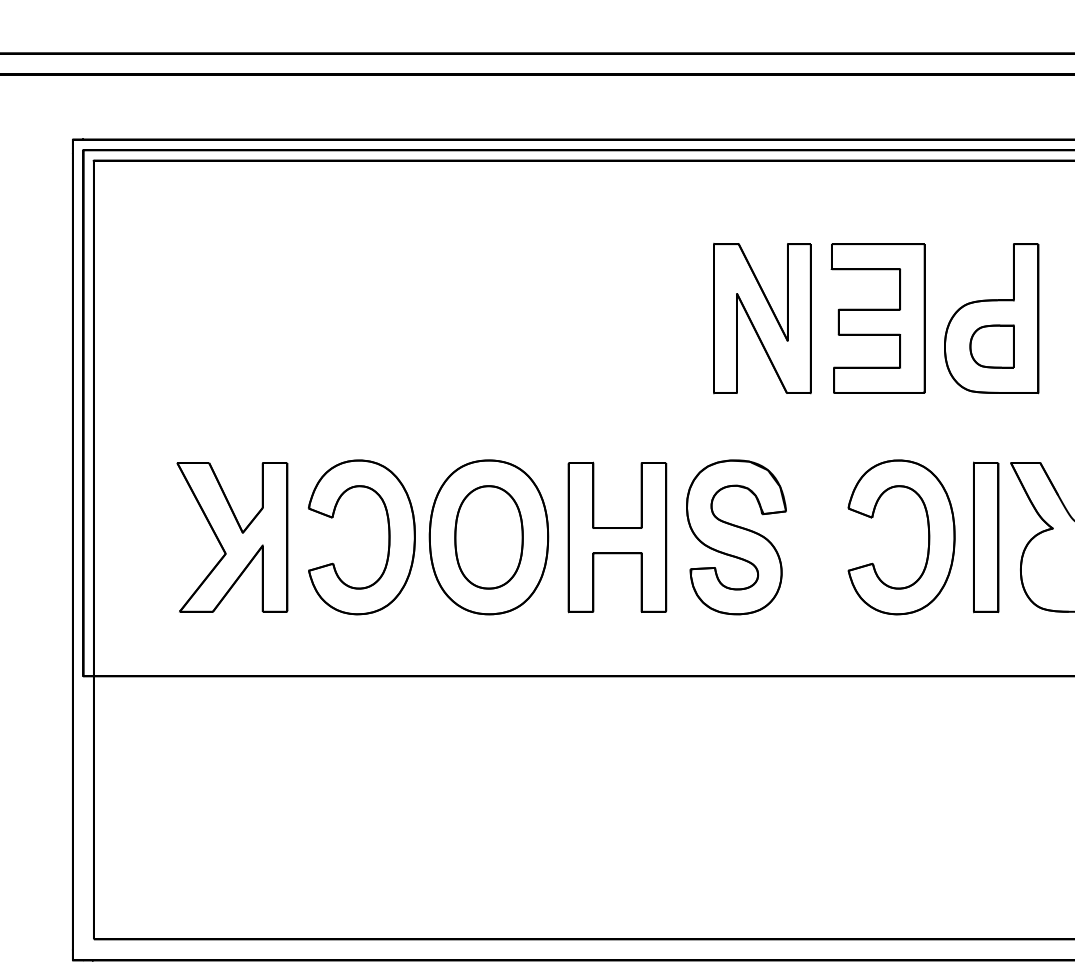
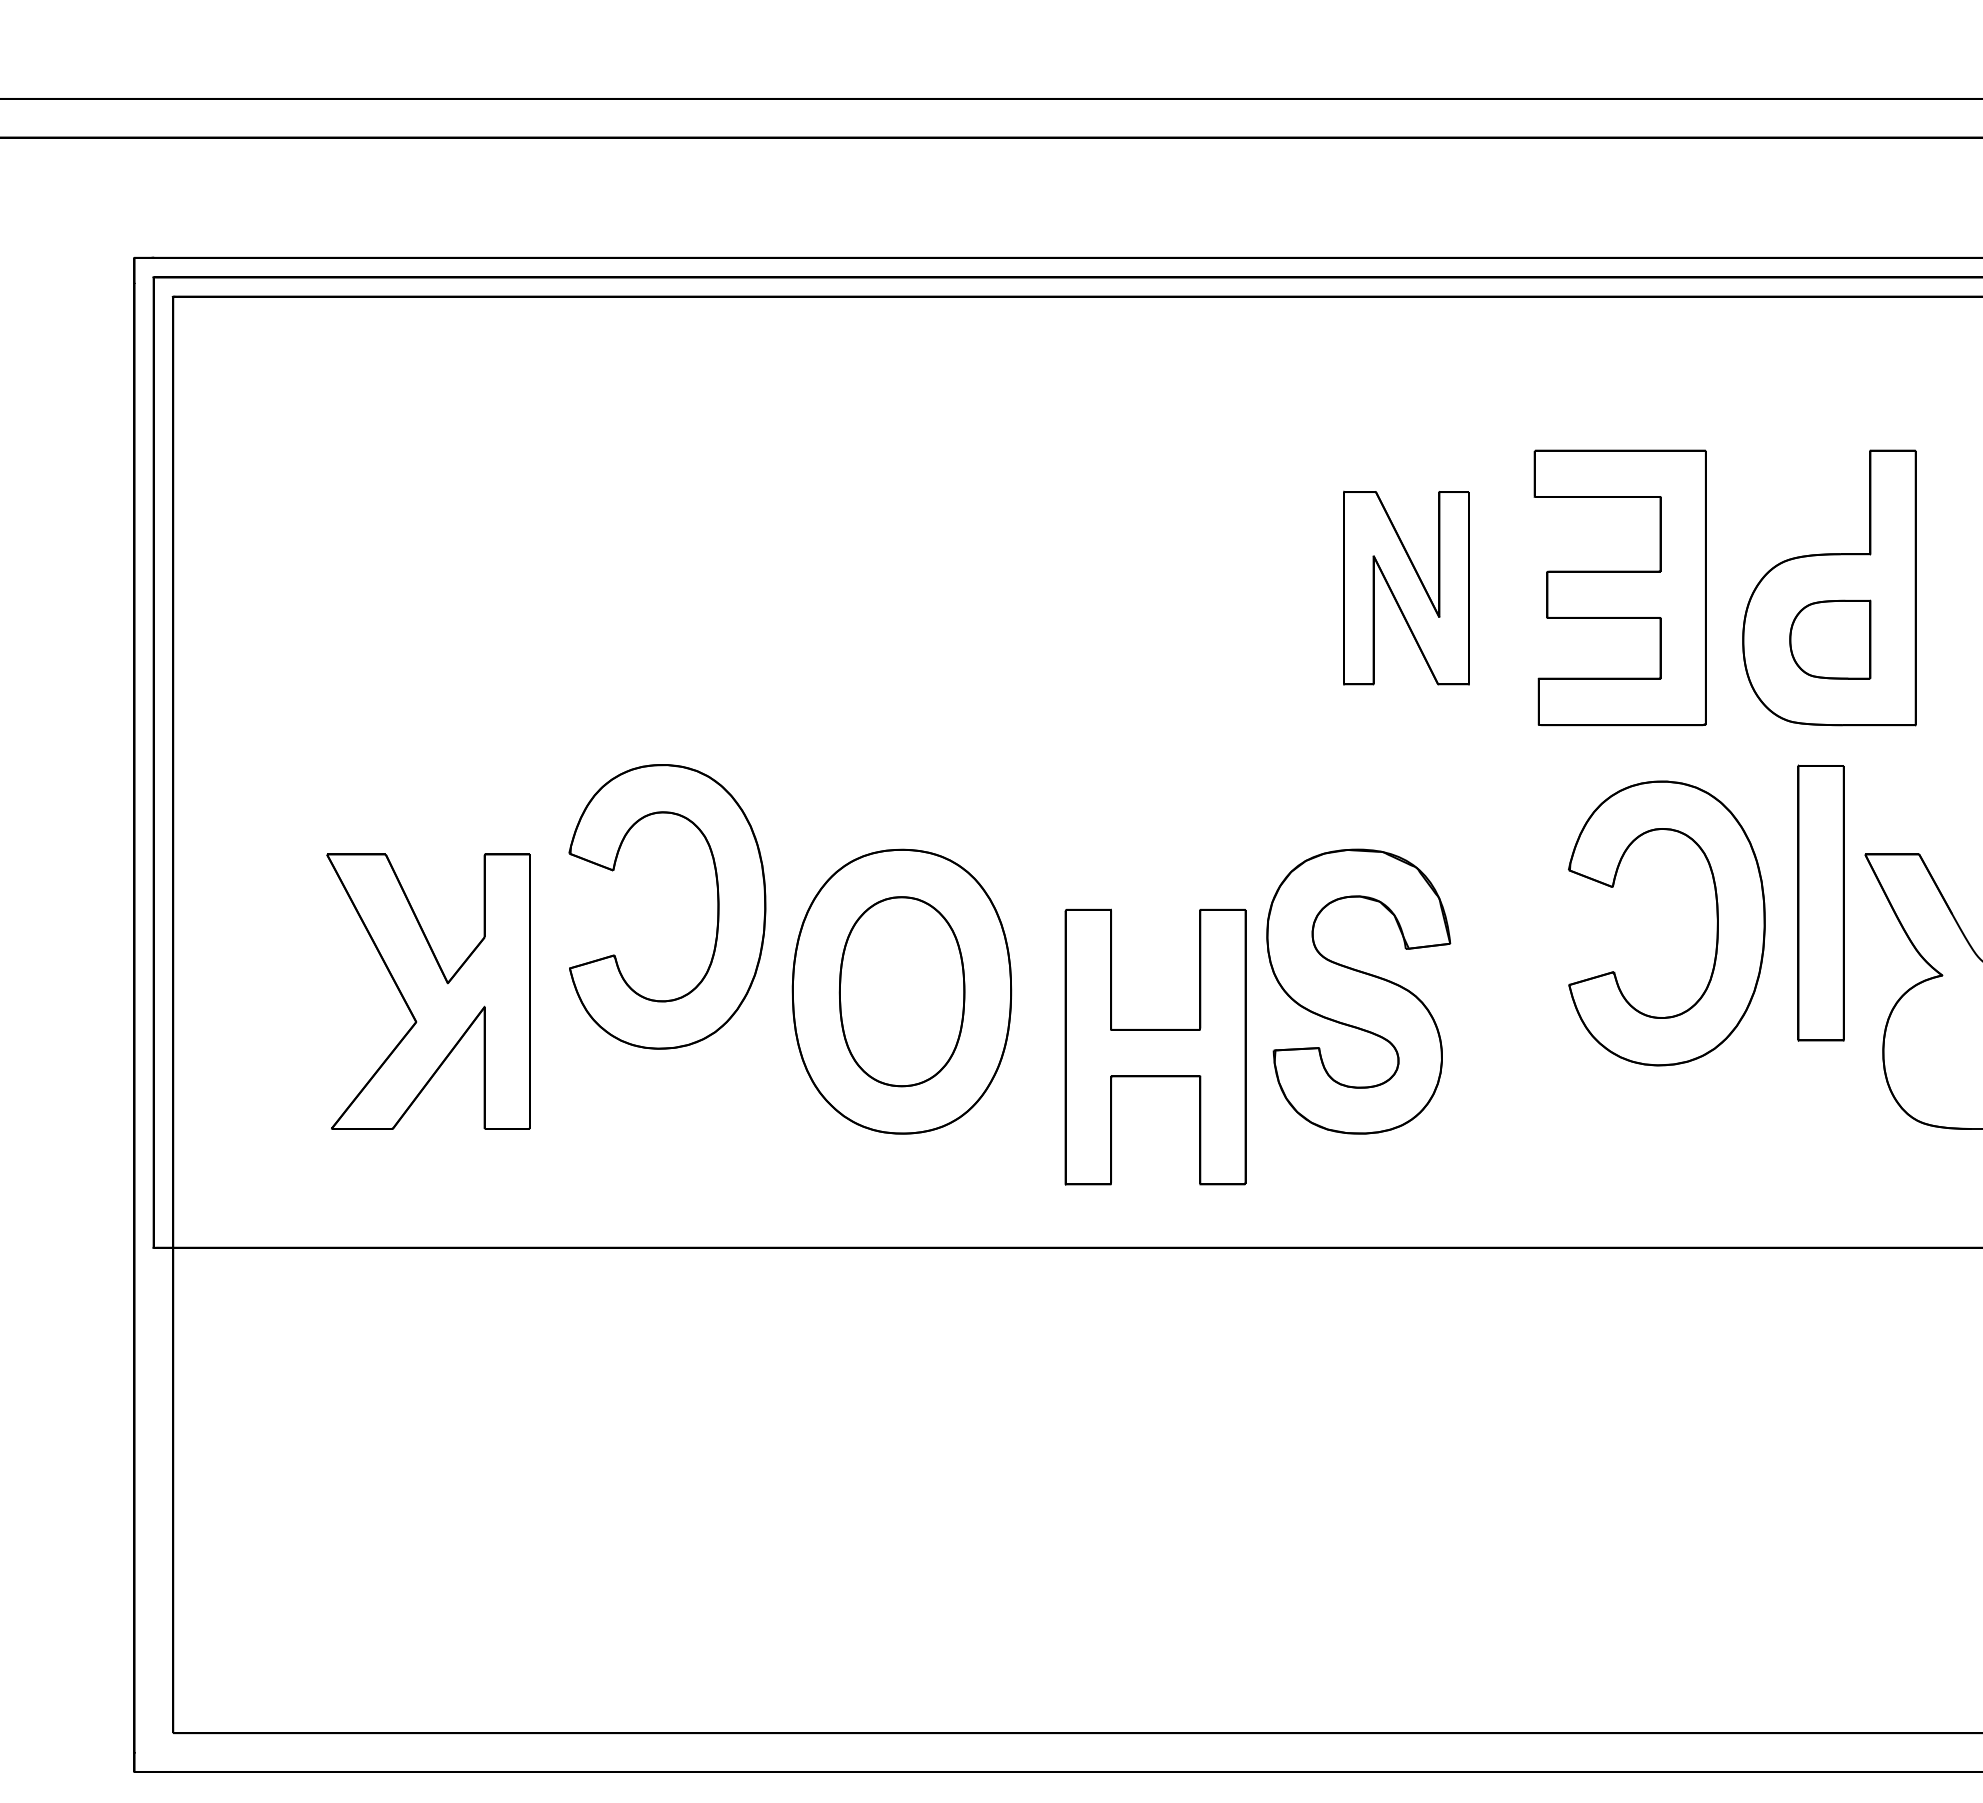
part: (762, 318) -> (1406, 587), size x0.7
part: (388, 537) -> (716, 907), moved
part: (617, 537) -> (1155, 1047), moved
part: (928, 537) -> (1716, 923), moved
part: (986, 537) -> (1821, 903), moved

